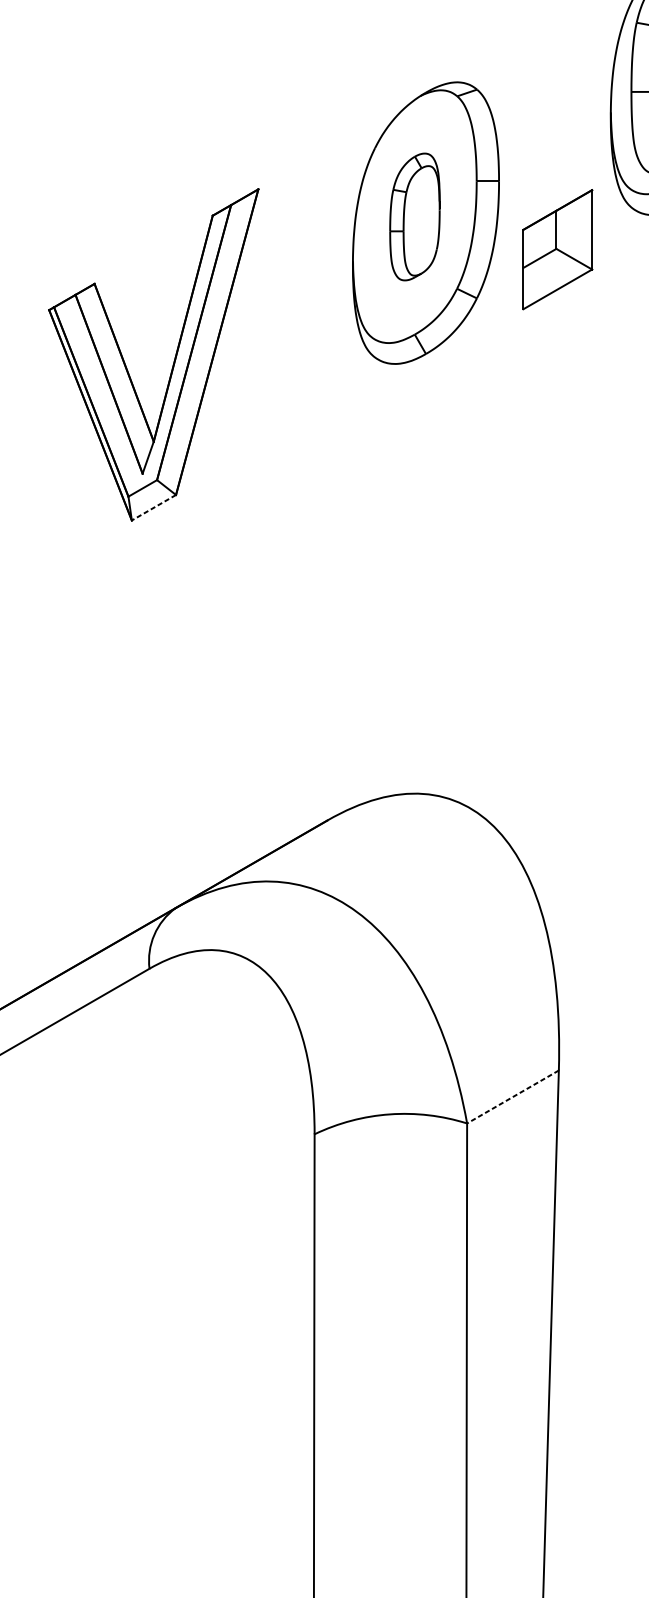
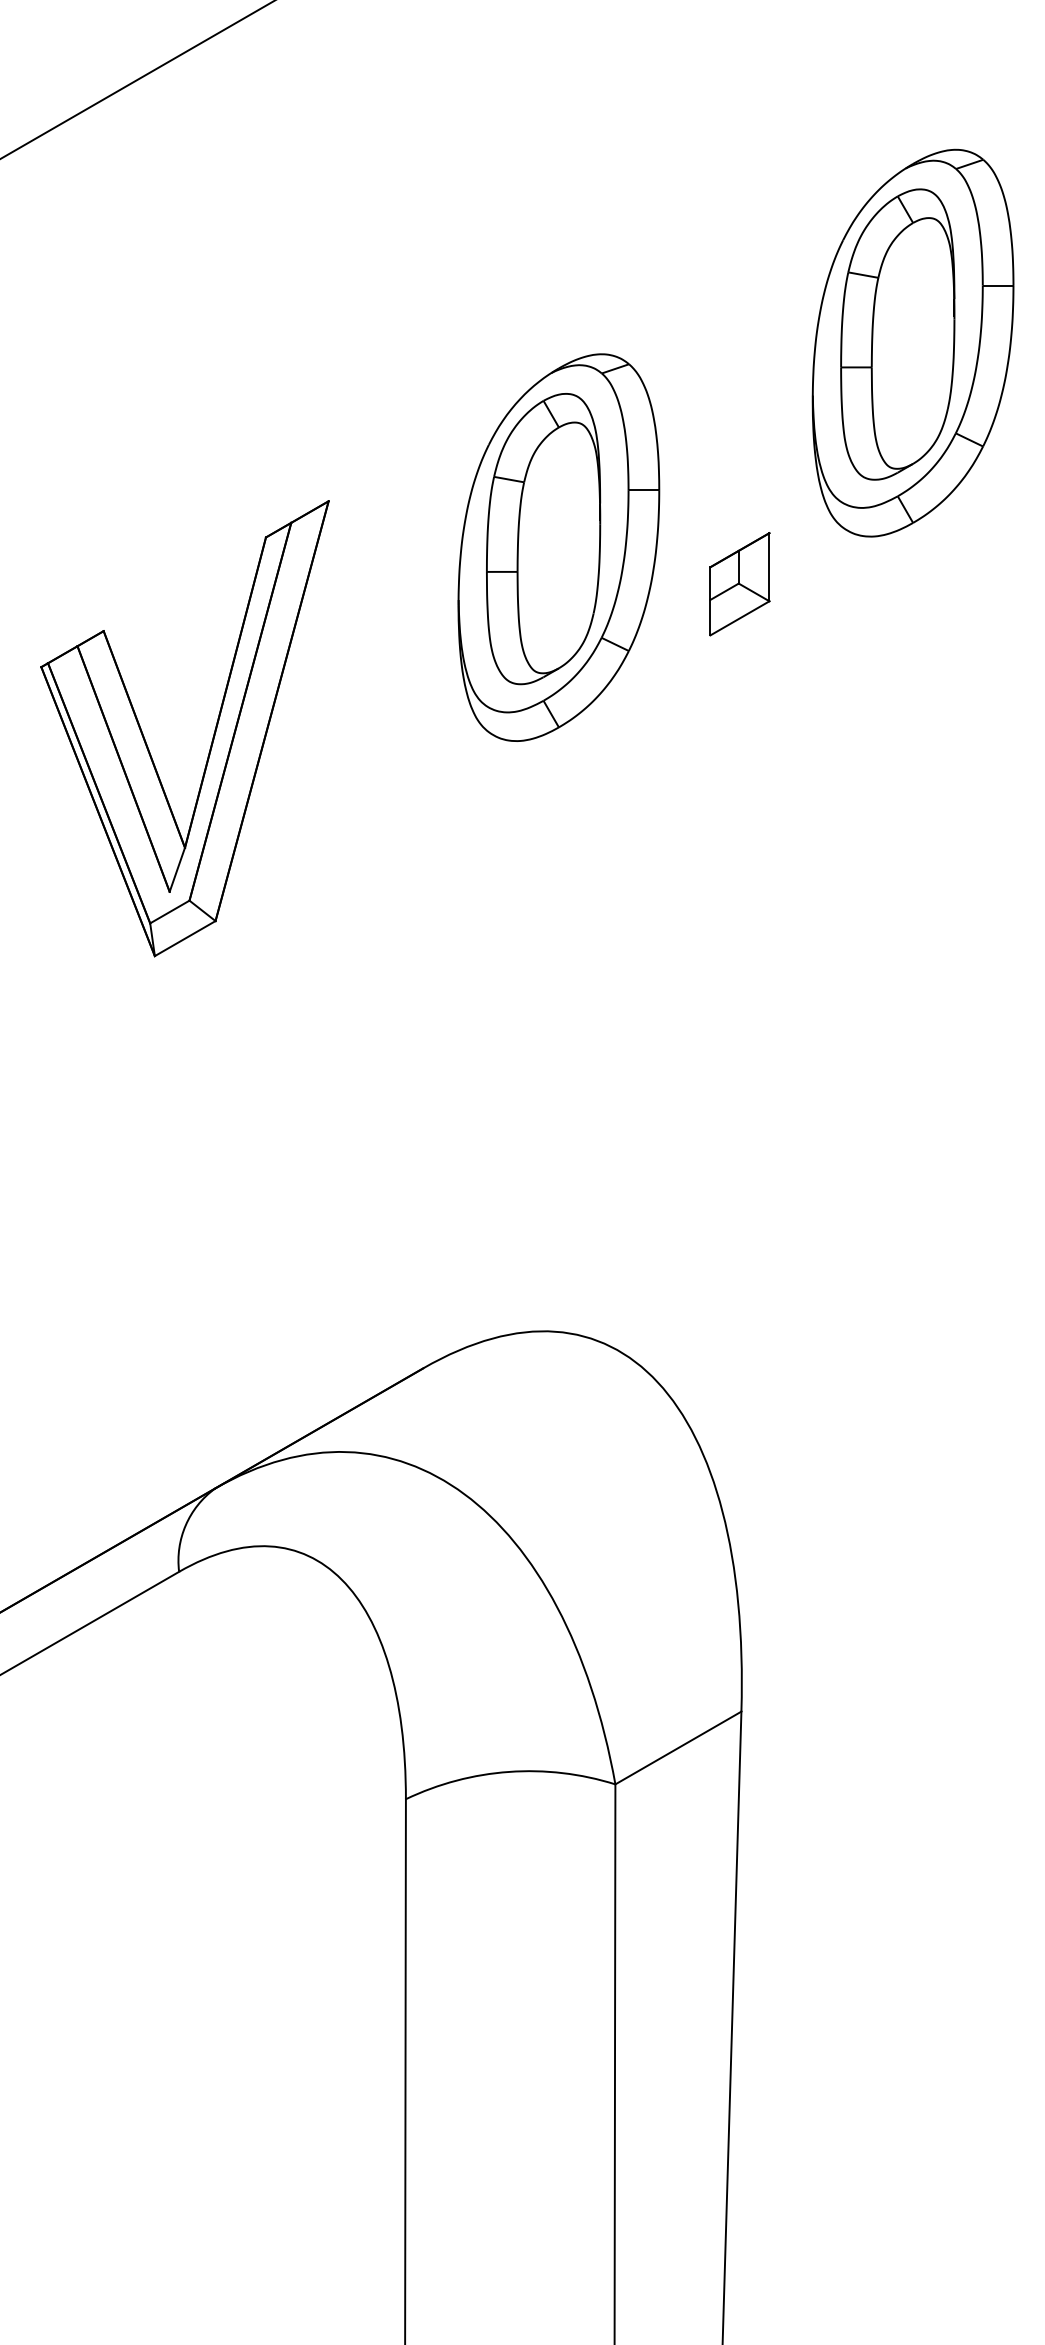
part: (414, 217) -> (543, 539), size x1.67
part: (557, 249) -> (739, 584), size x0.62
line: (153, 507) -> (184, 938), dashed -> solid
line: (513, 1097) -> (678, 1748), dashed -> solid

